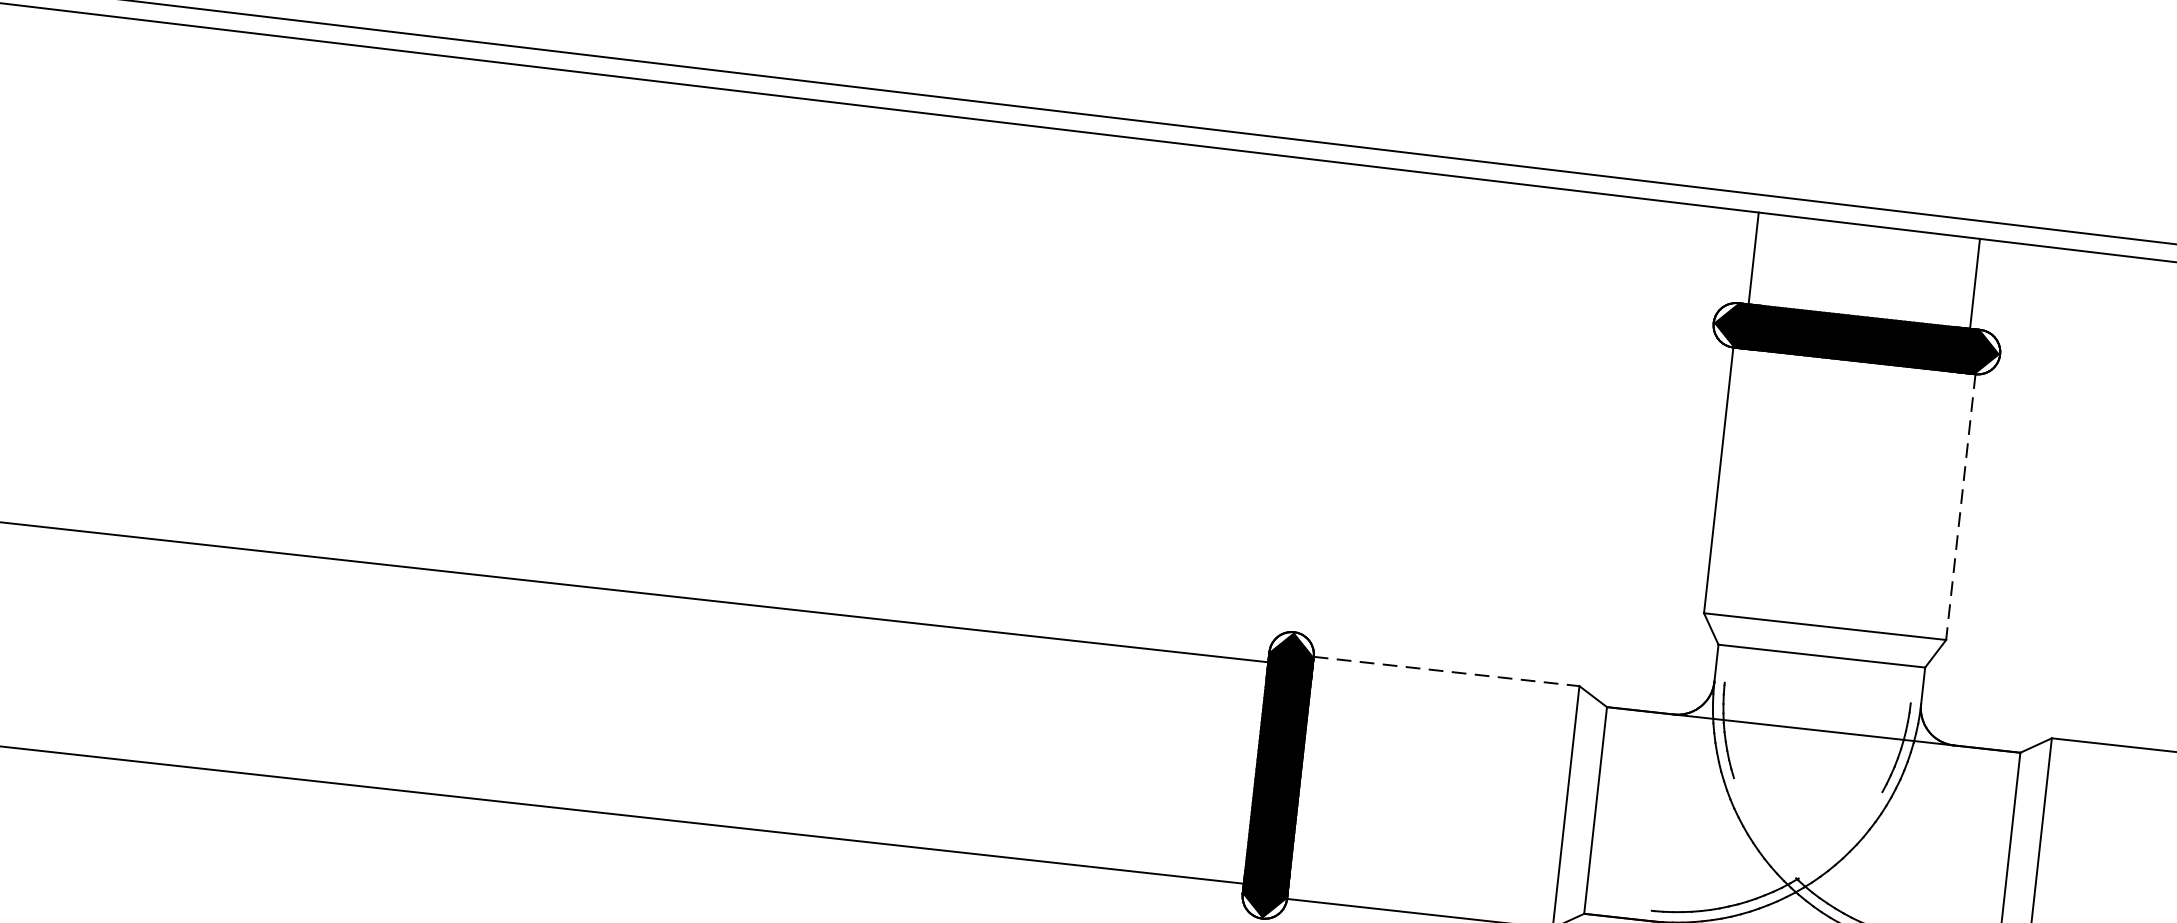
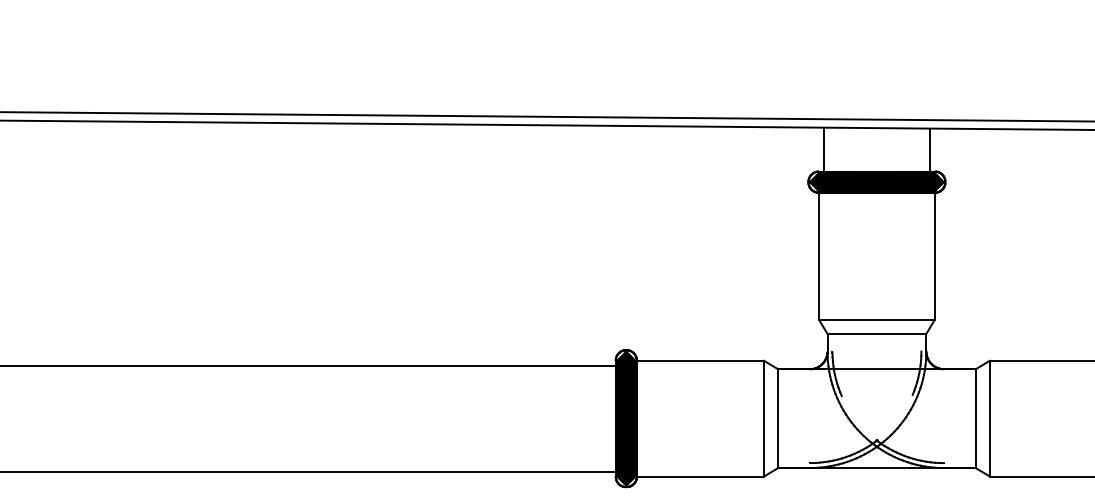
line: (1960, 507) -> (934, 256), dashed -> solid
line: (1446, 670) -> (700, 360), dashed -> solid

